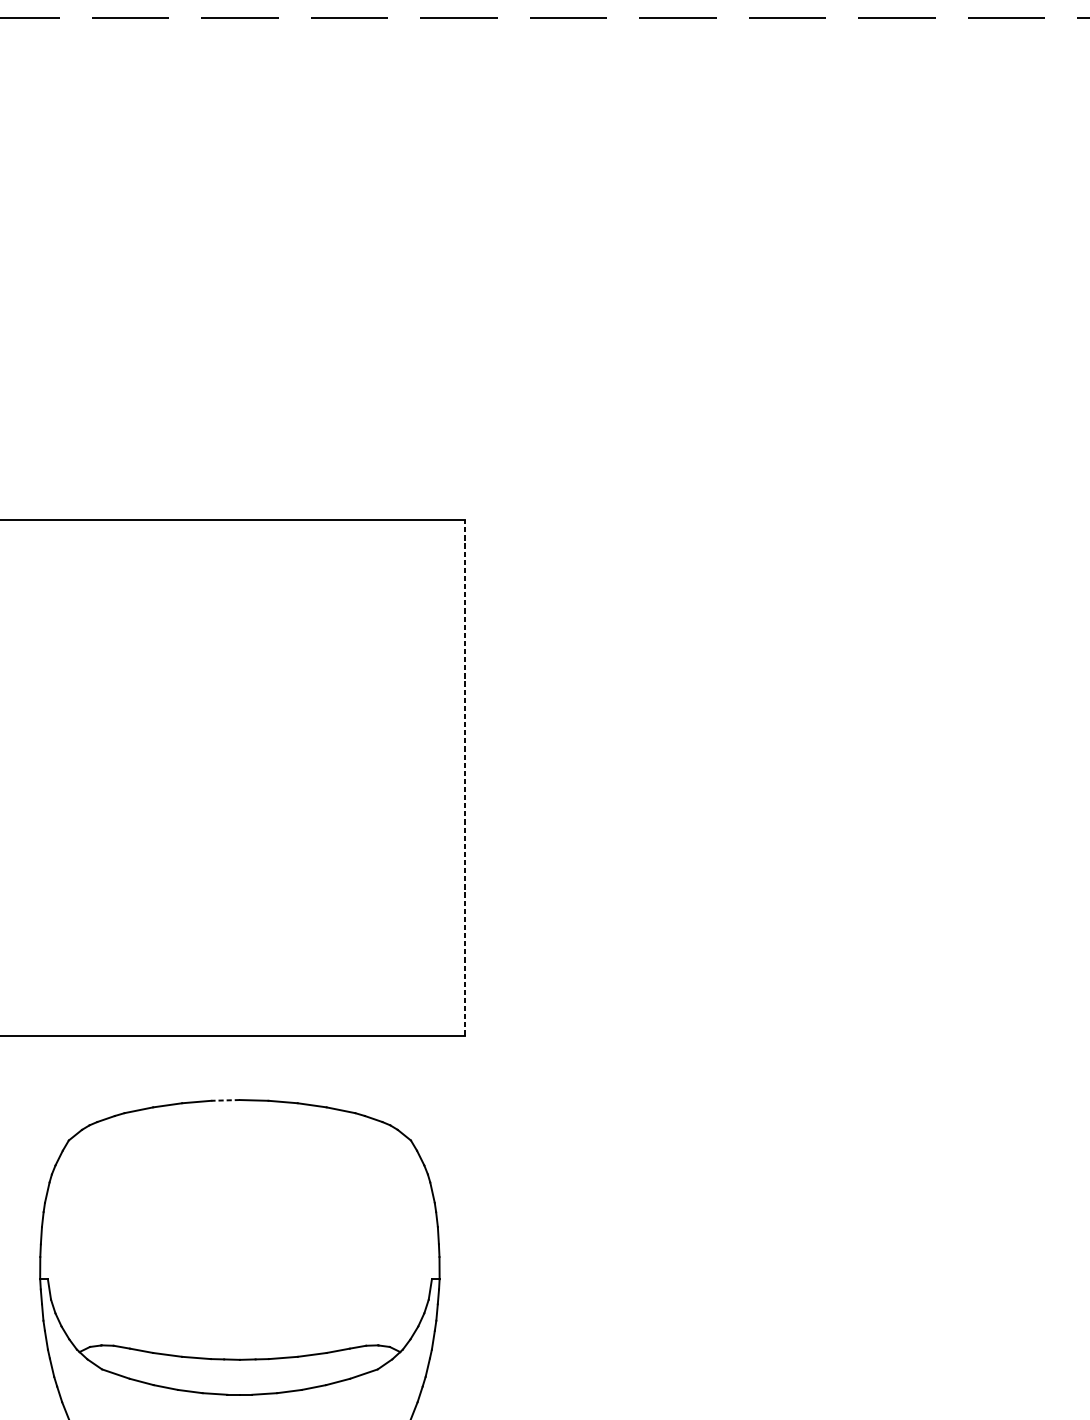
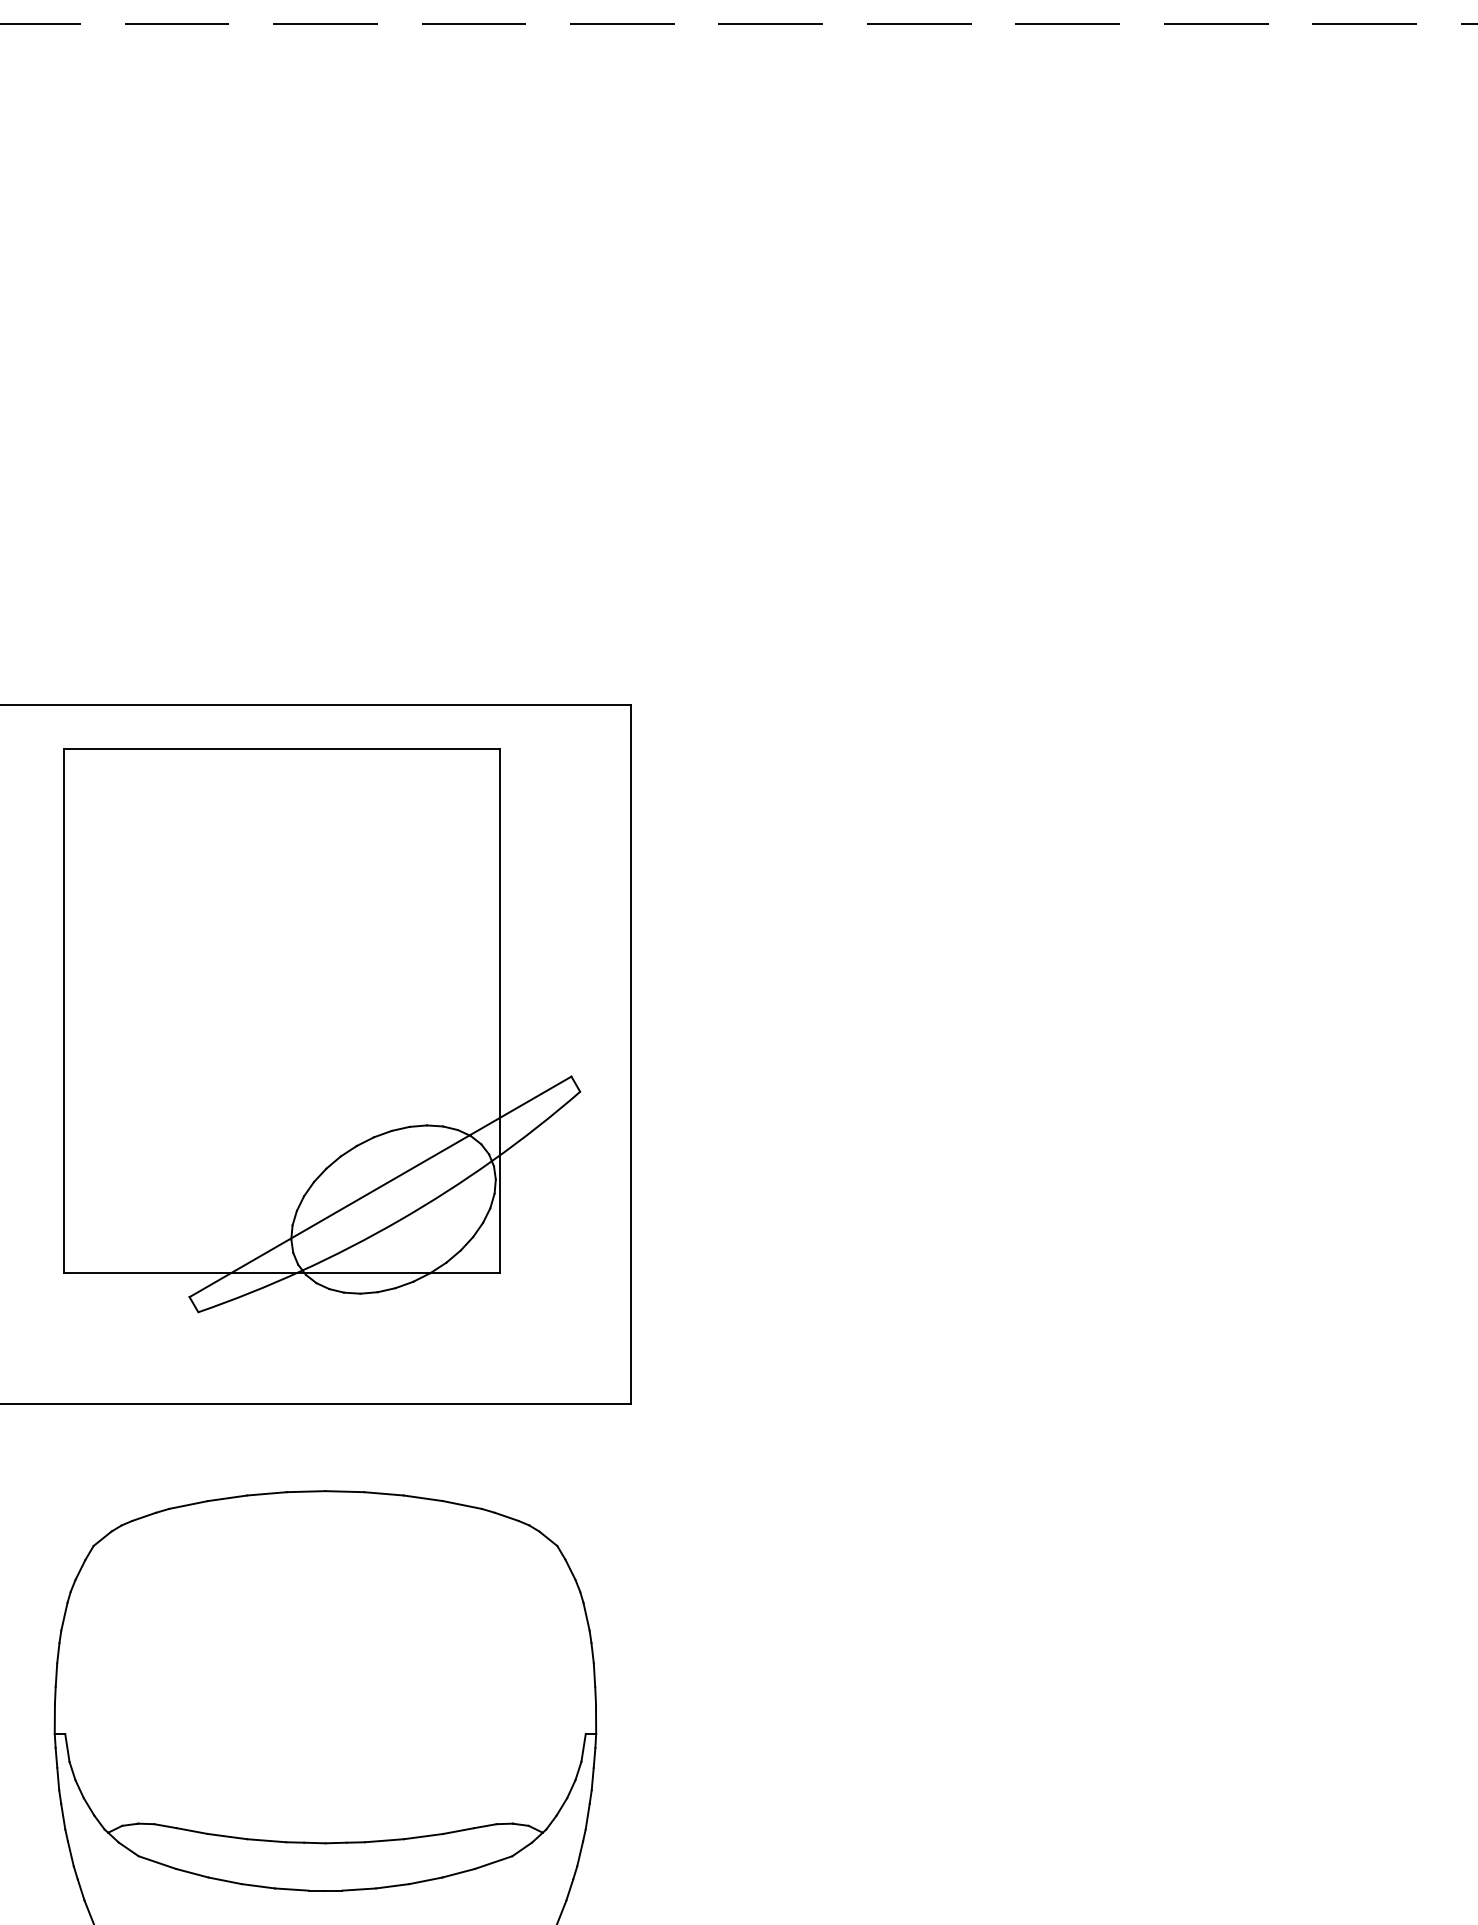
part: (237, 760) -> (322, 1030), added
line: (465, 777) -> (631, 1054), dashed -> solid
line: (225, 1100) -> (305, 1491), dashed -> solid

